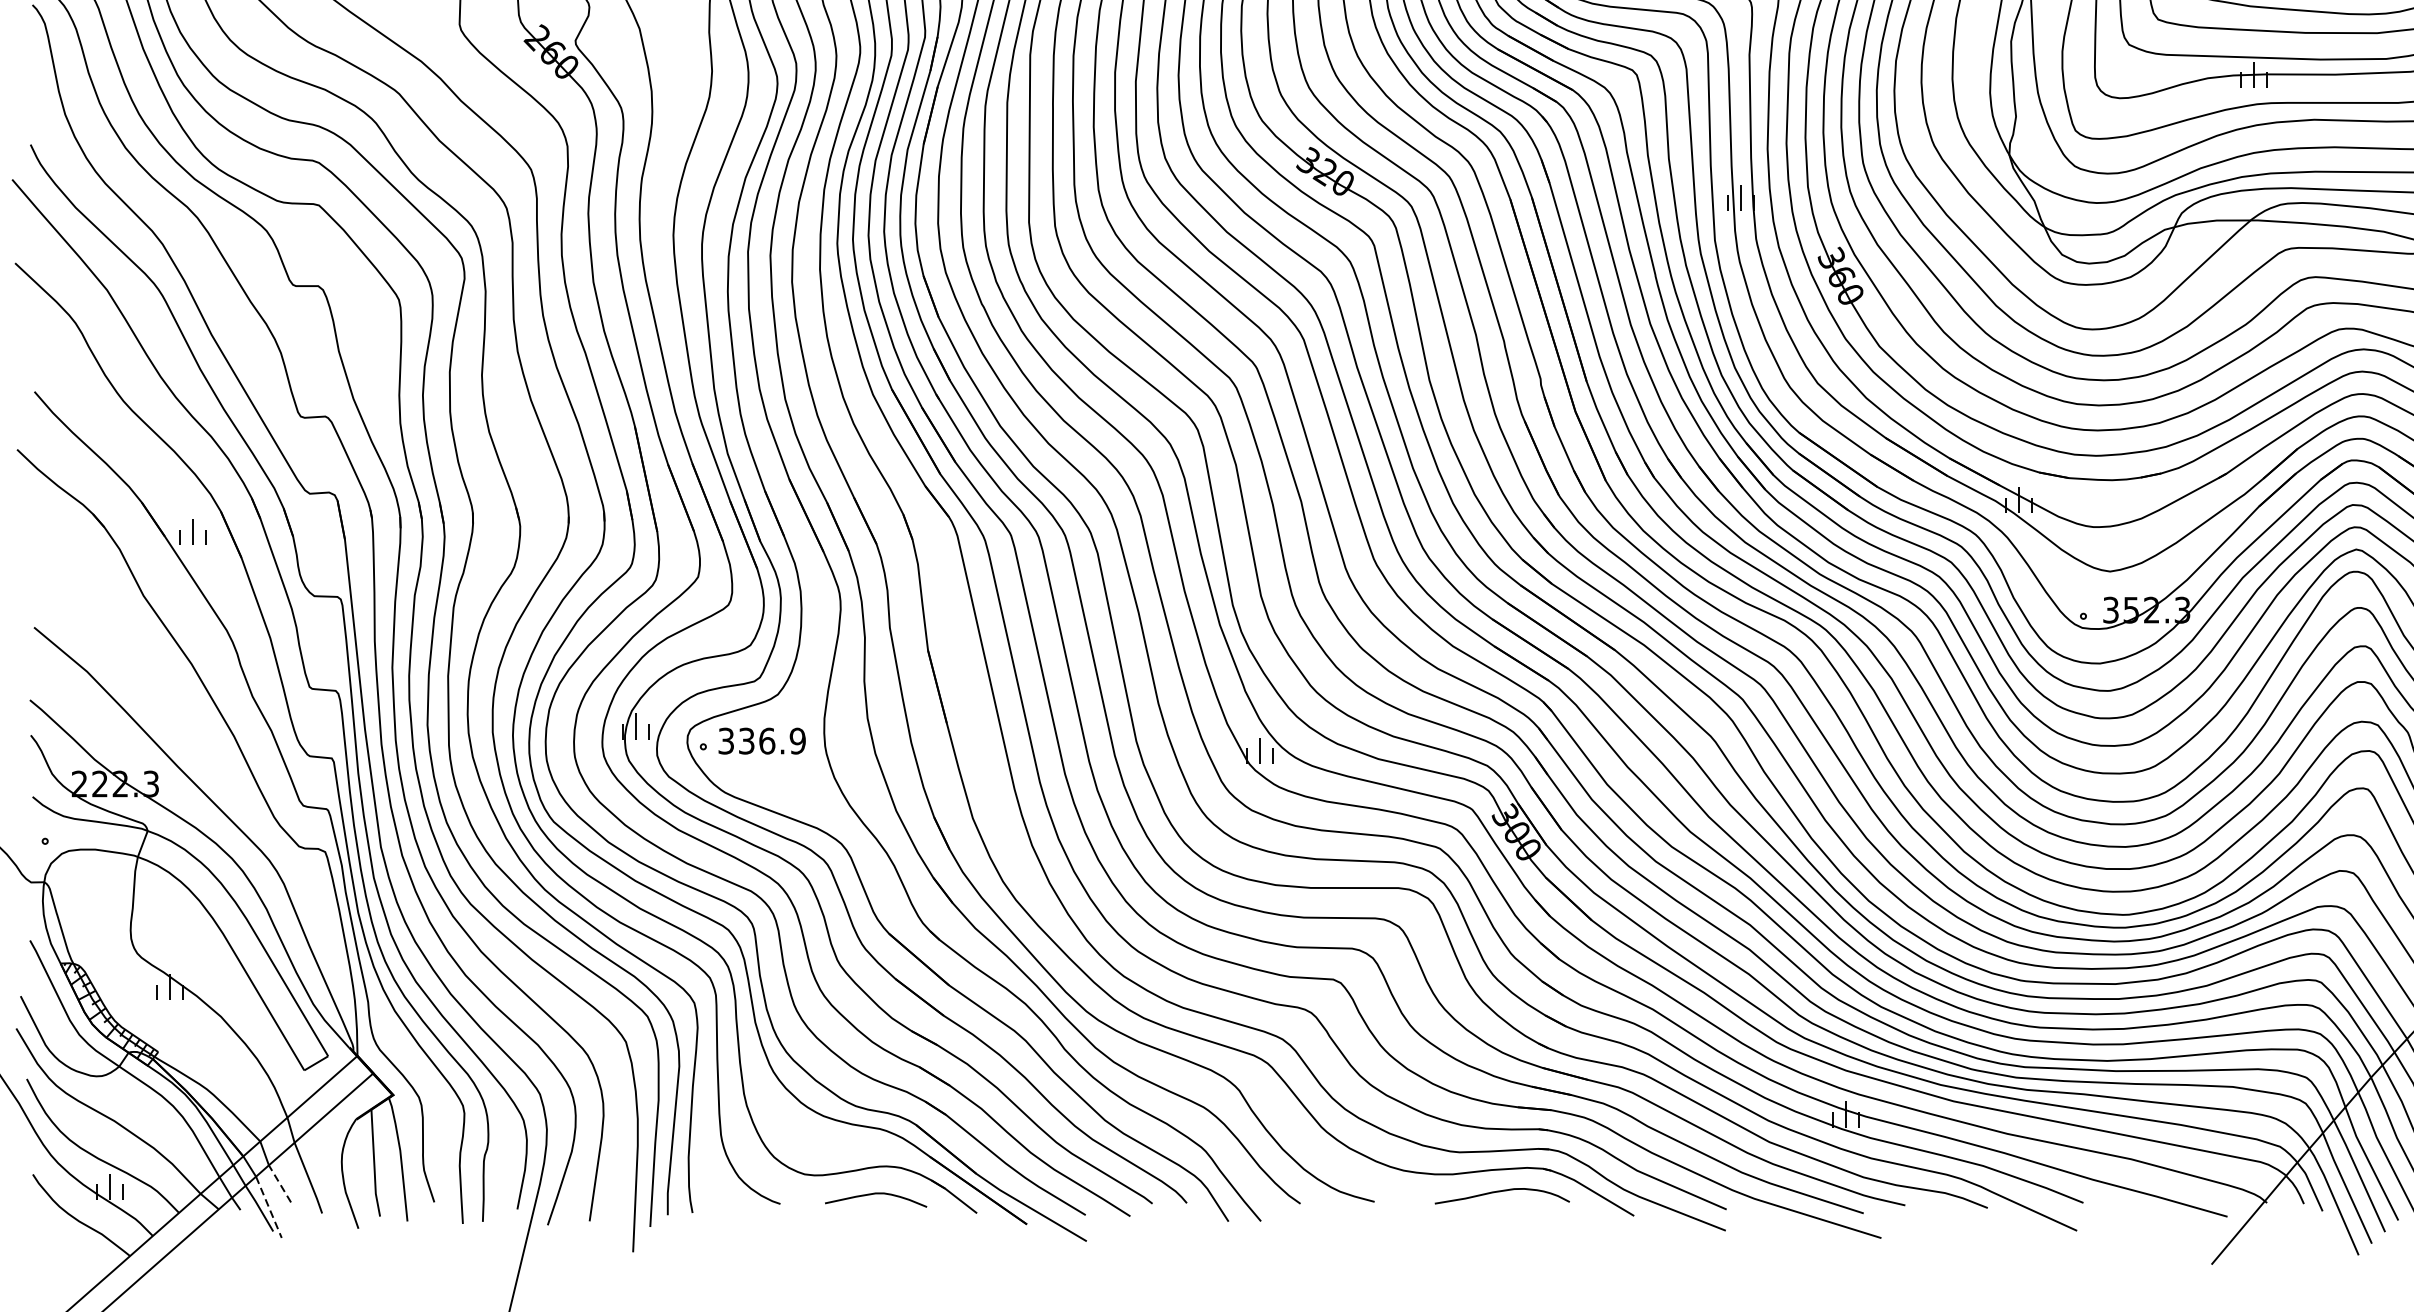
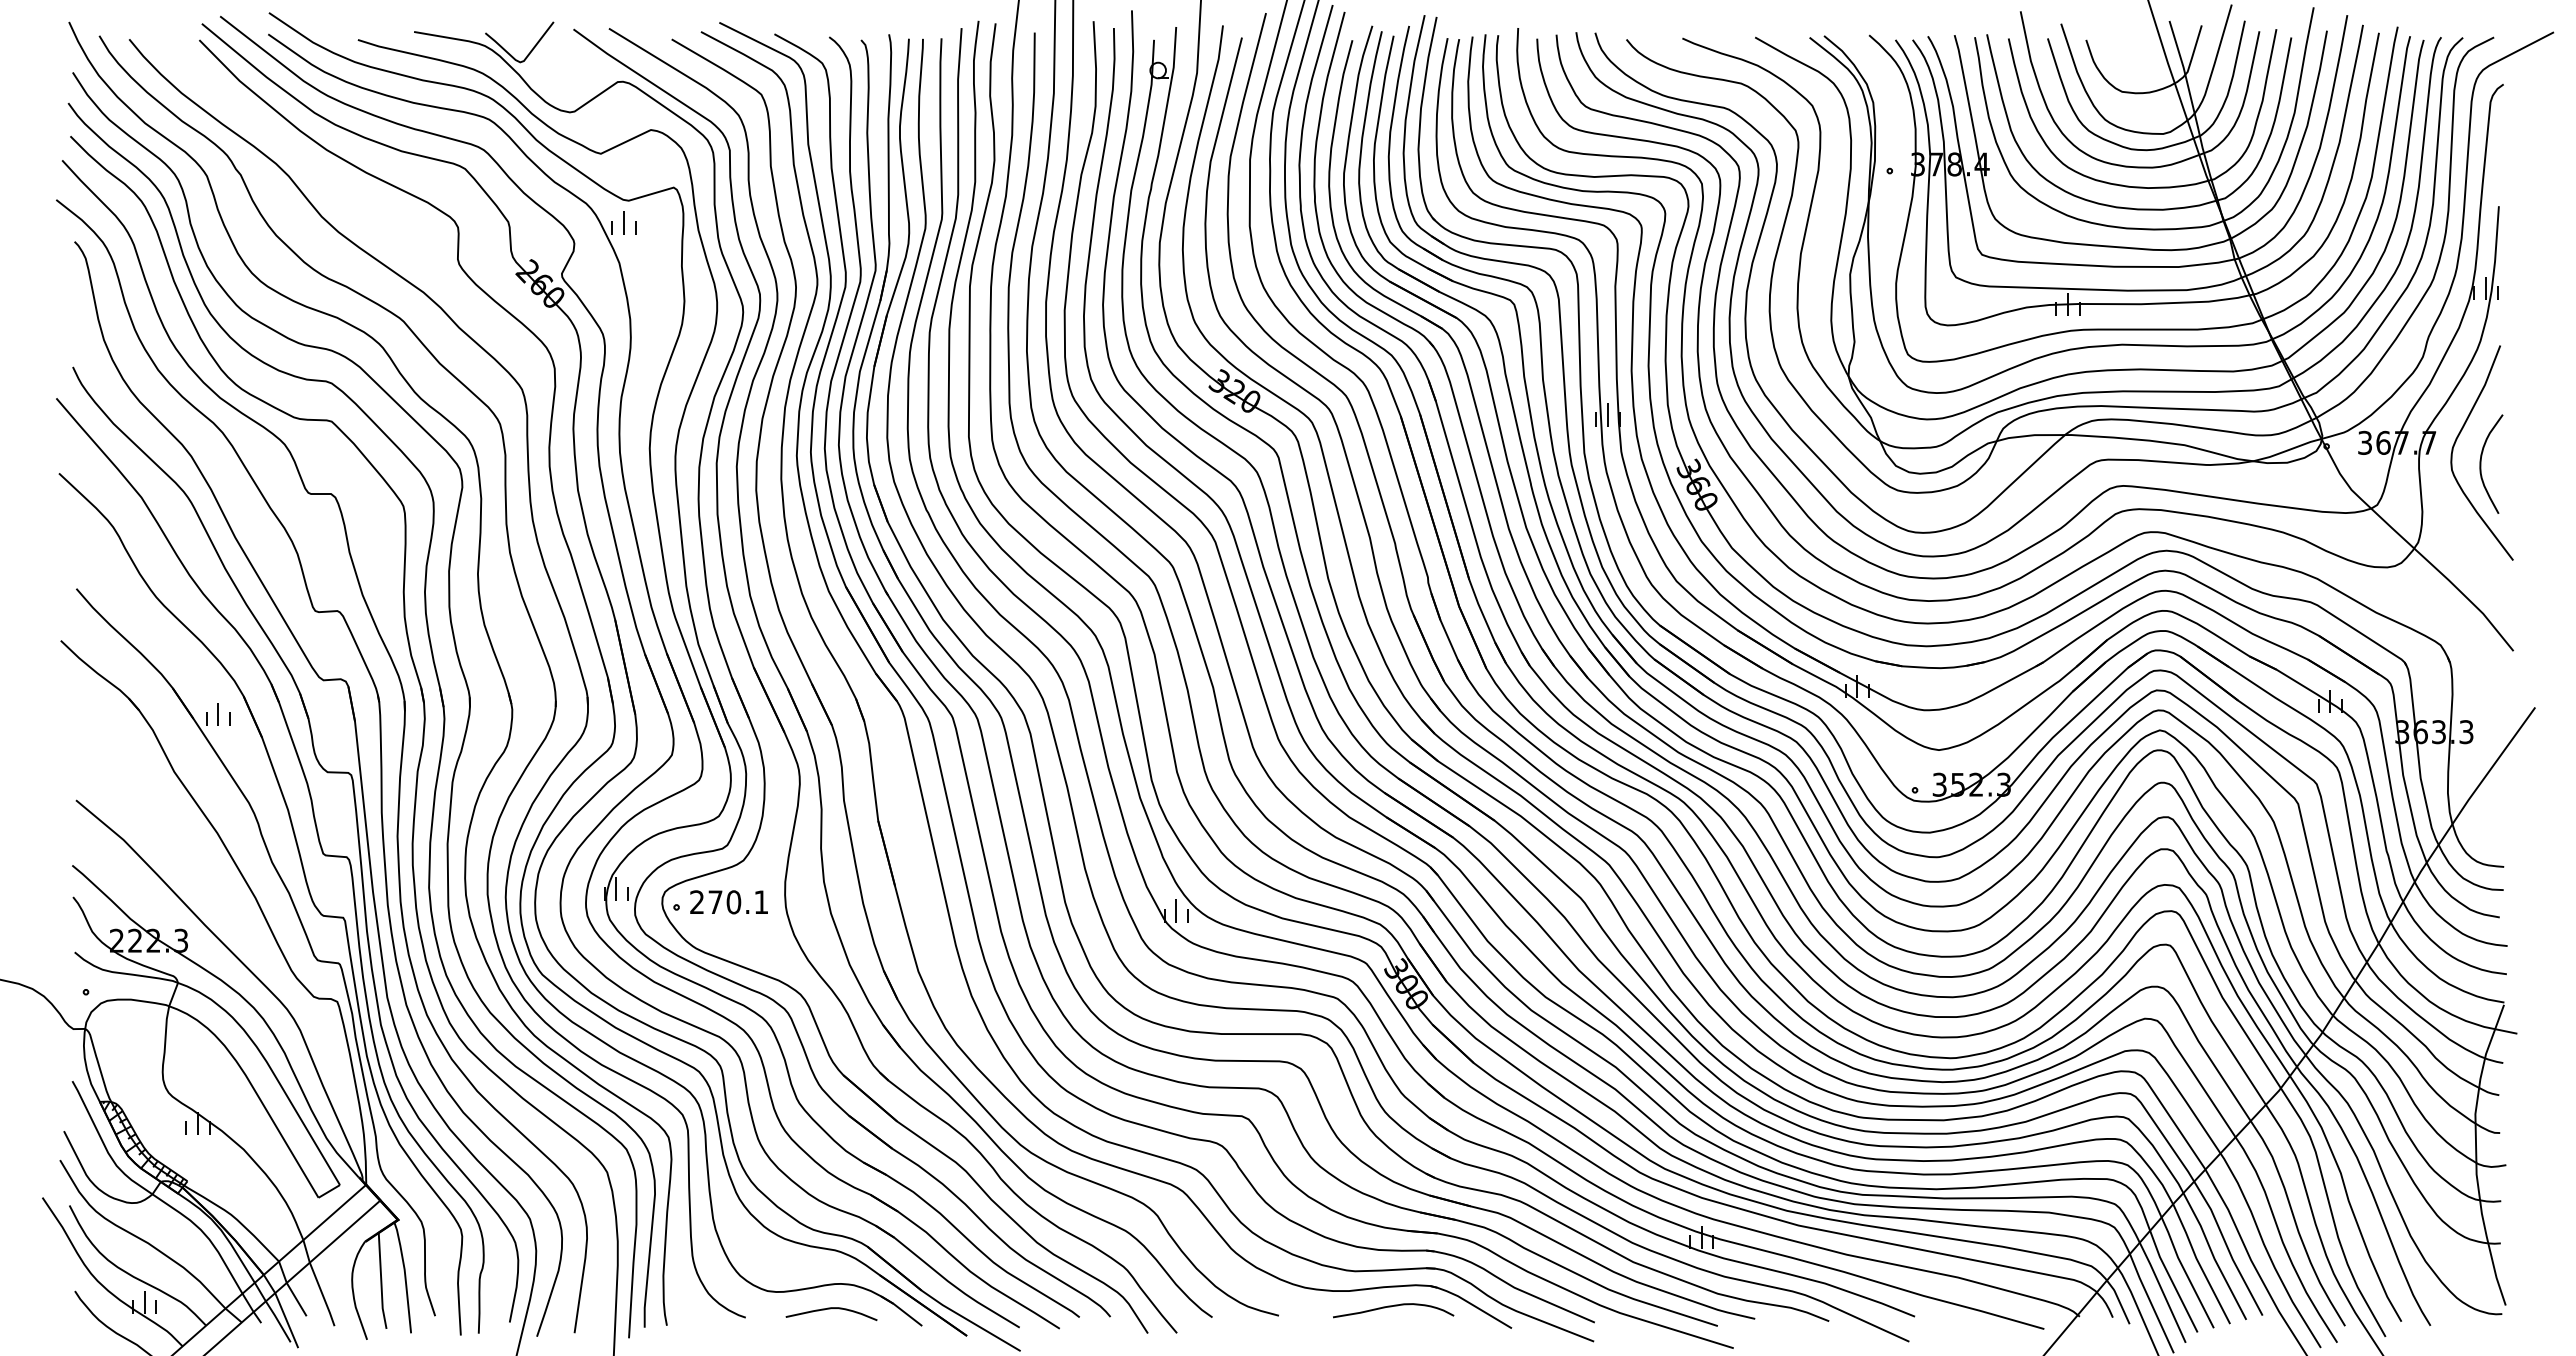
text: (762, 741) -> (729, 902), 336.9 -> 270.1
line: (279, 1183) -> (296, 1299), dashed -> solid
line: (268, 1207) -> (286, 1320), dashed -> solid

